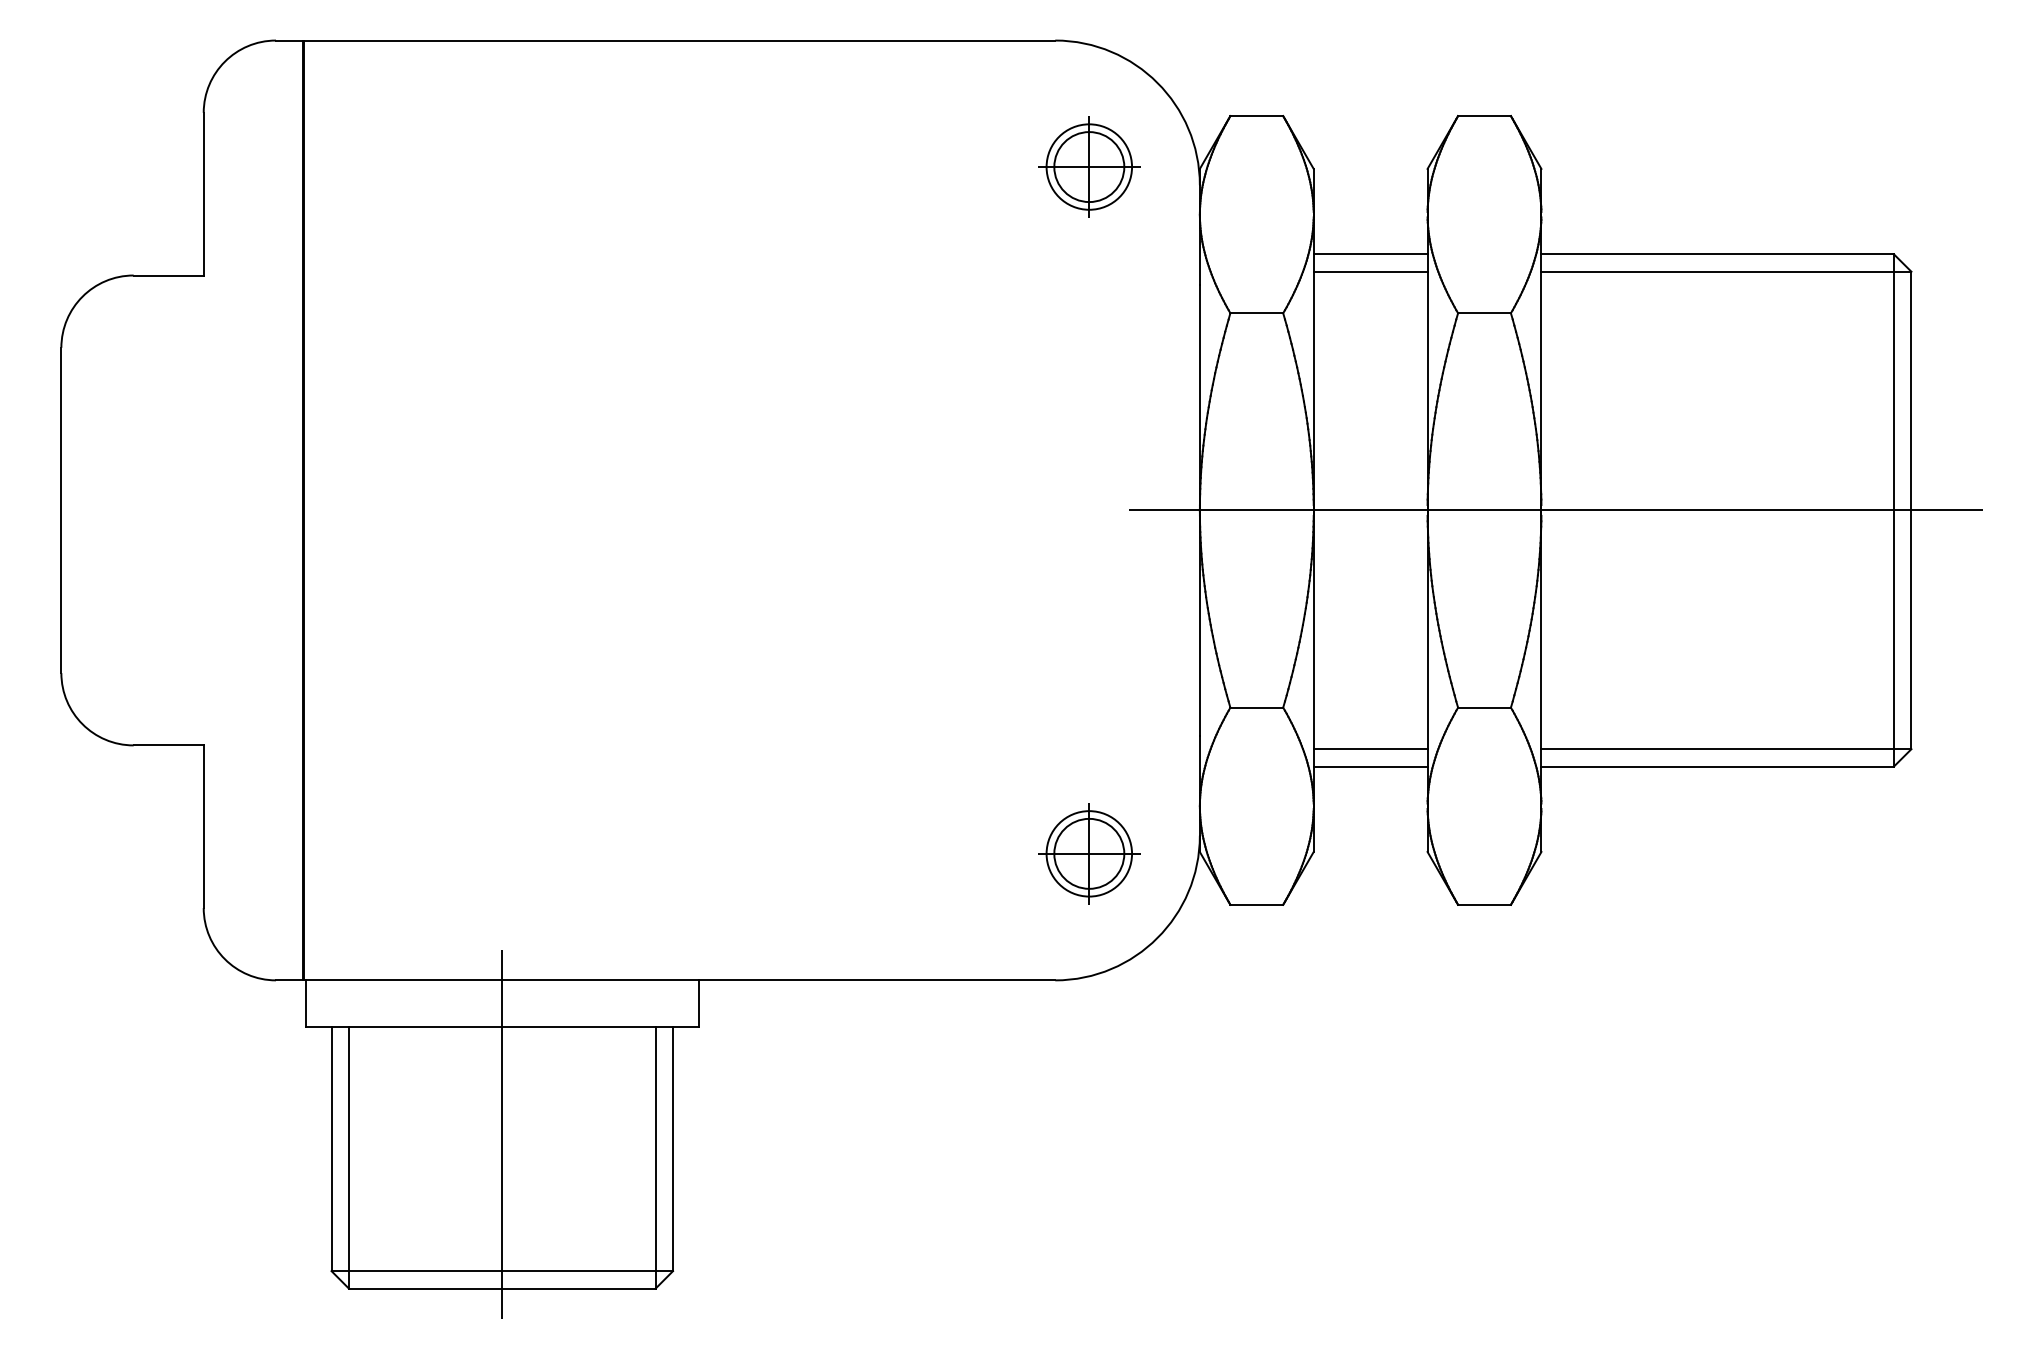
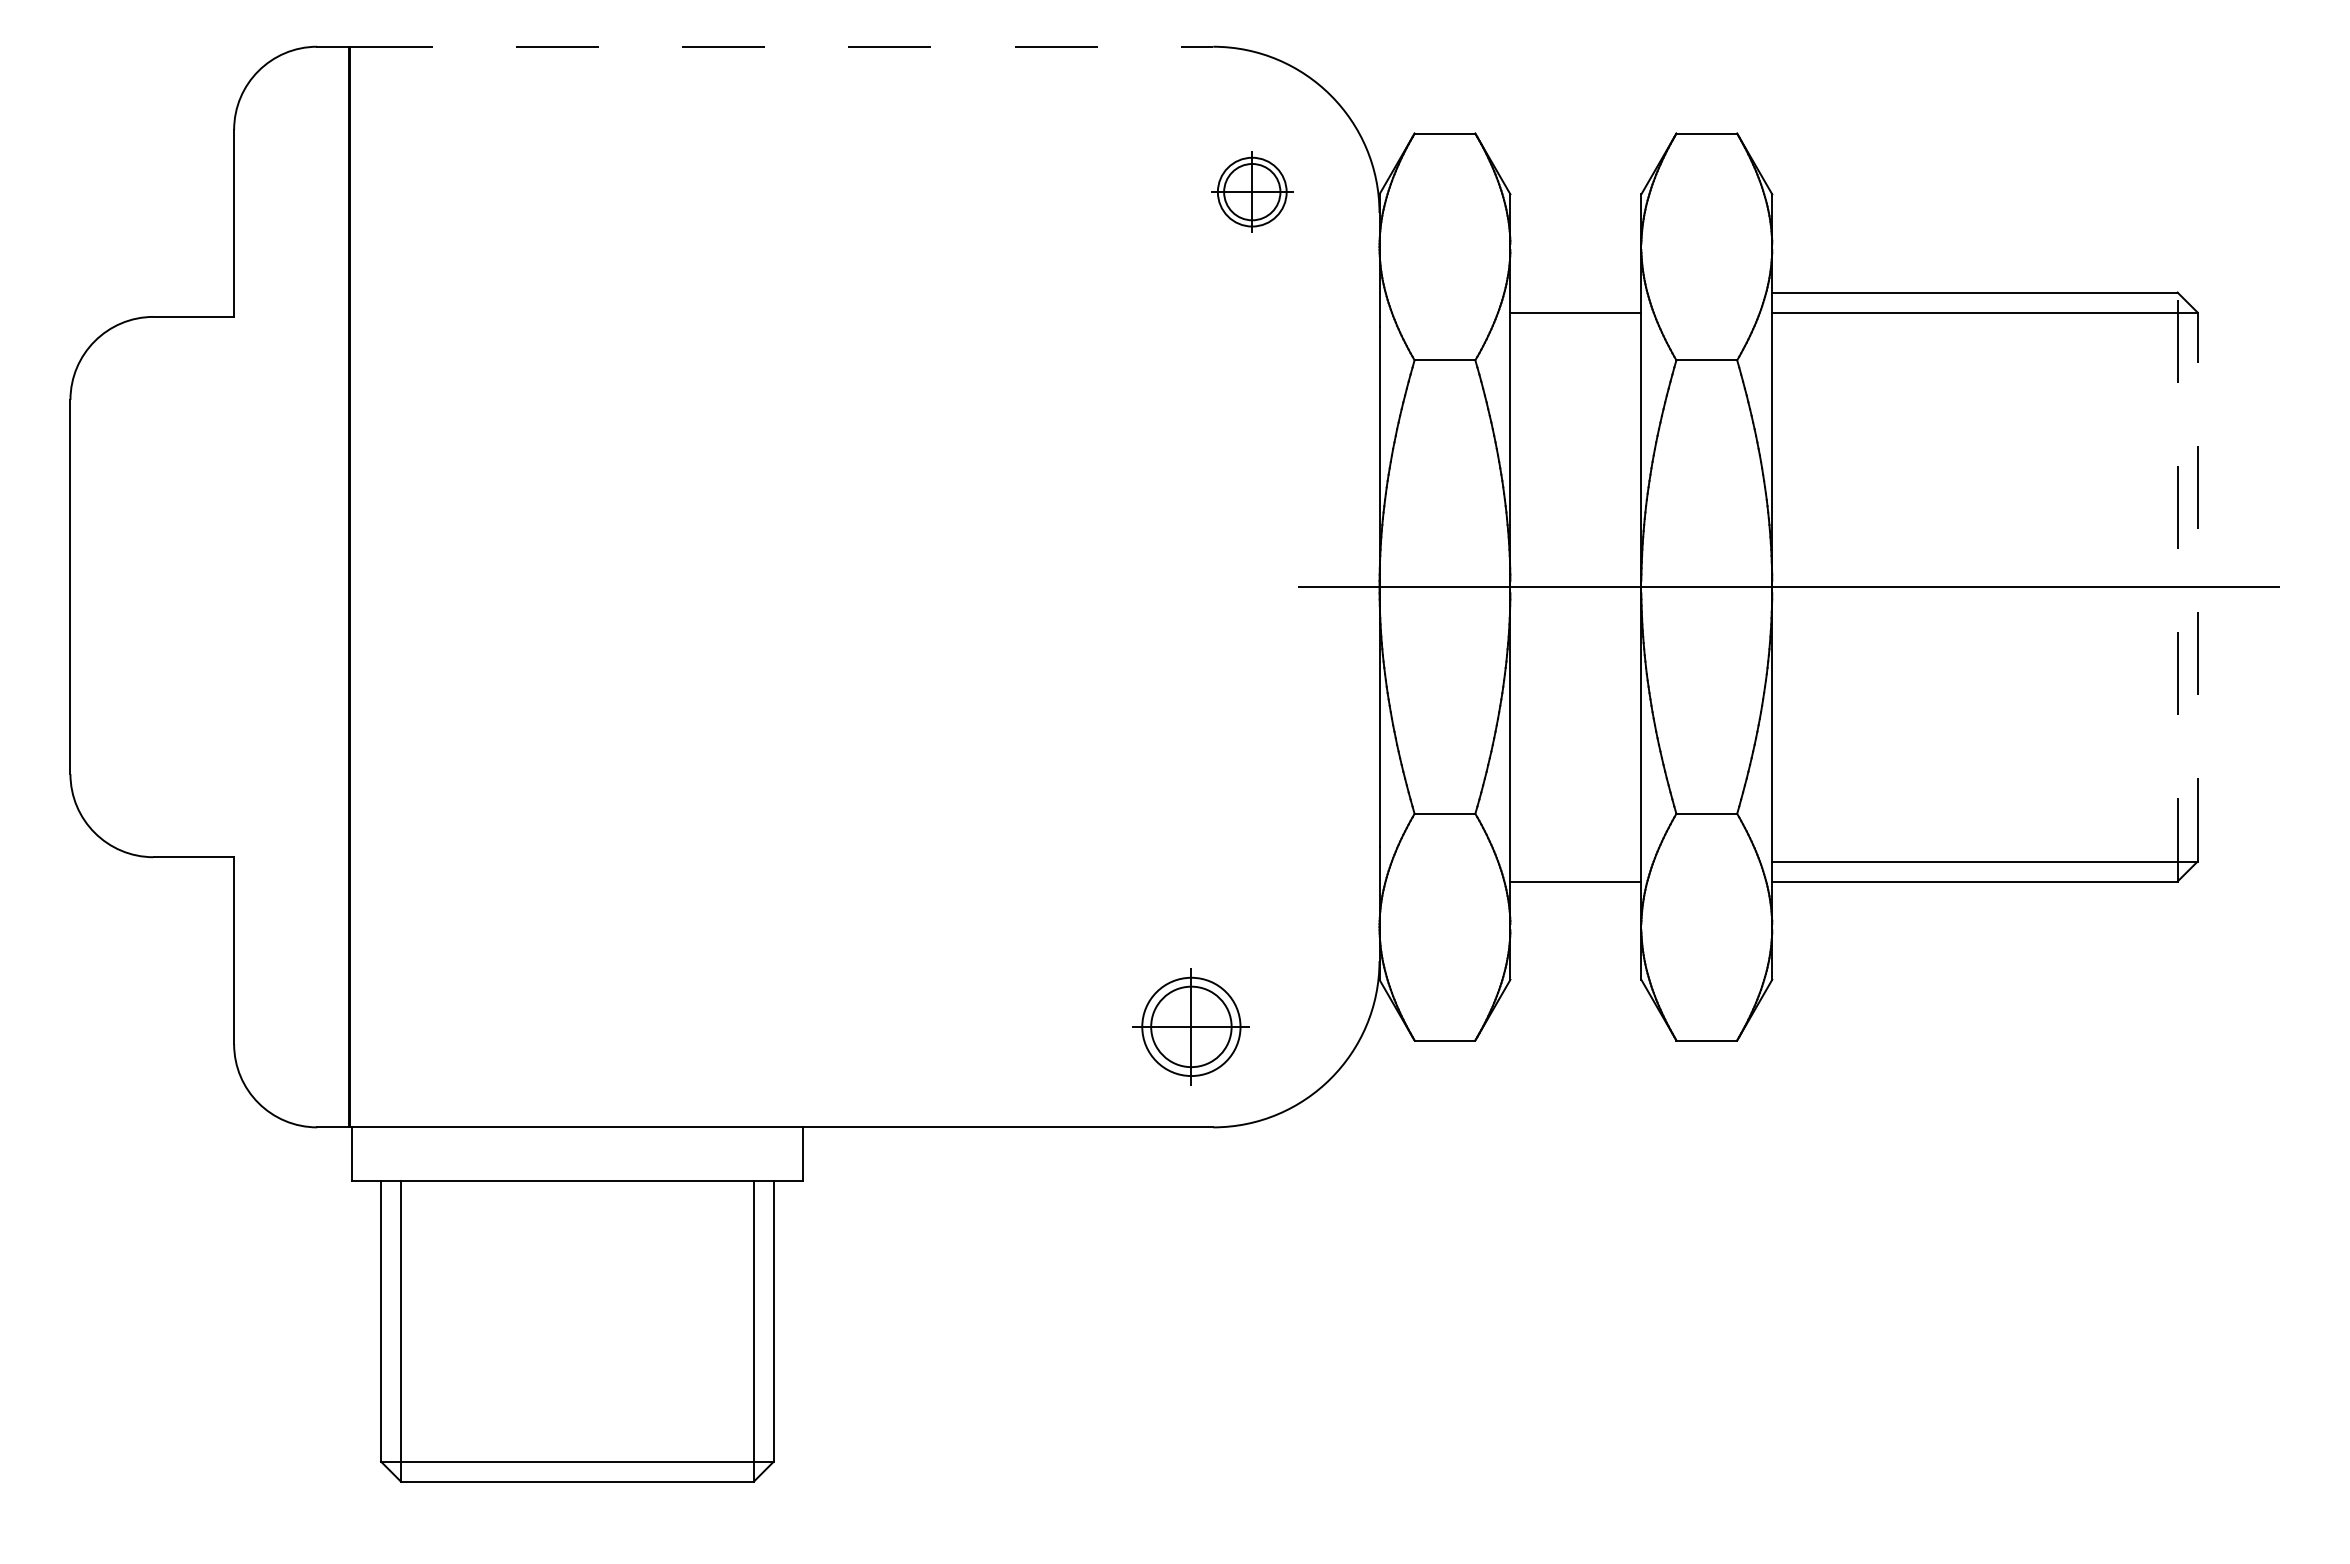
line: (679, 40) -> (781, 46), solid -> dashed
part: (1088, 166) -> (1251, 191), size x0.7
line: (1370, 254) -> (1575, 292), removed
line: (1911, 509) -> (2197, 586), solid -> dashed
line: (1893, 510) -> (2177, 587), solid -> dashed
line: (1370, 749) -> (1575, 861), removed
part: (1088, 853) -> (1190, 1026), moved
line: (502, 1134) -> (577, 1304), removed

